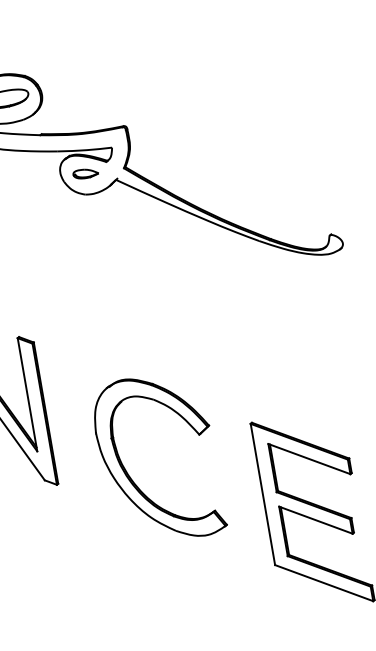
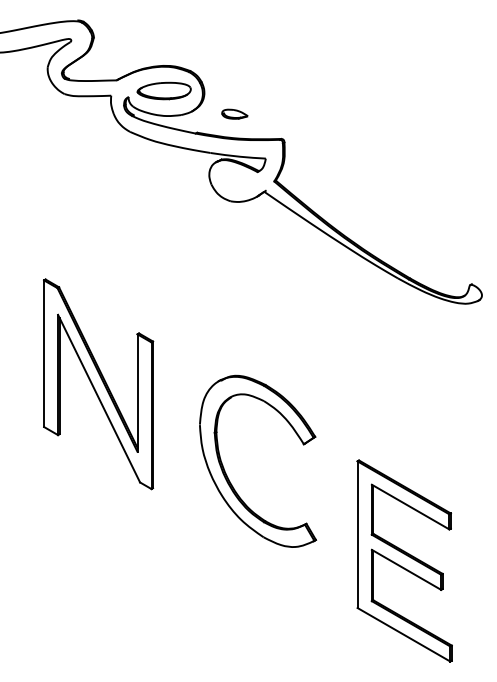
part: (85, 172) -> (234, 113), moved
part: (130, 477) -> (227, 475), moved

